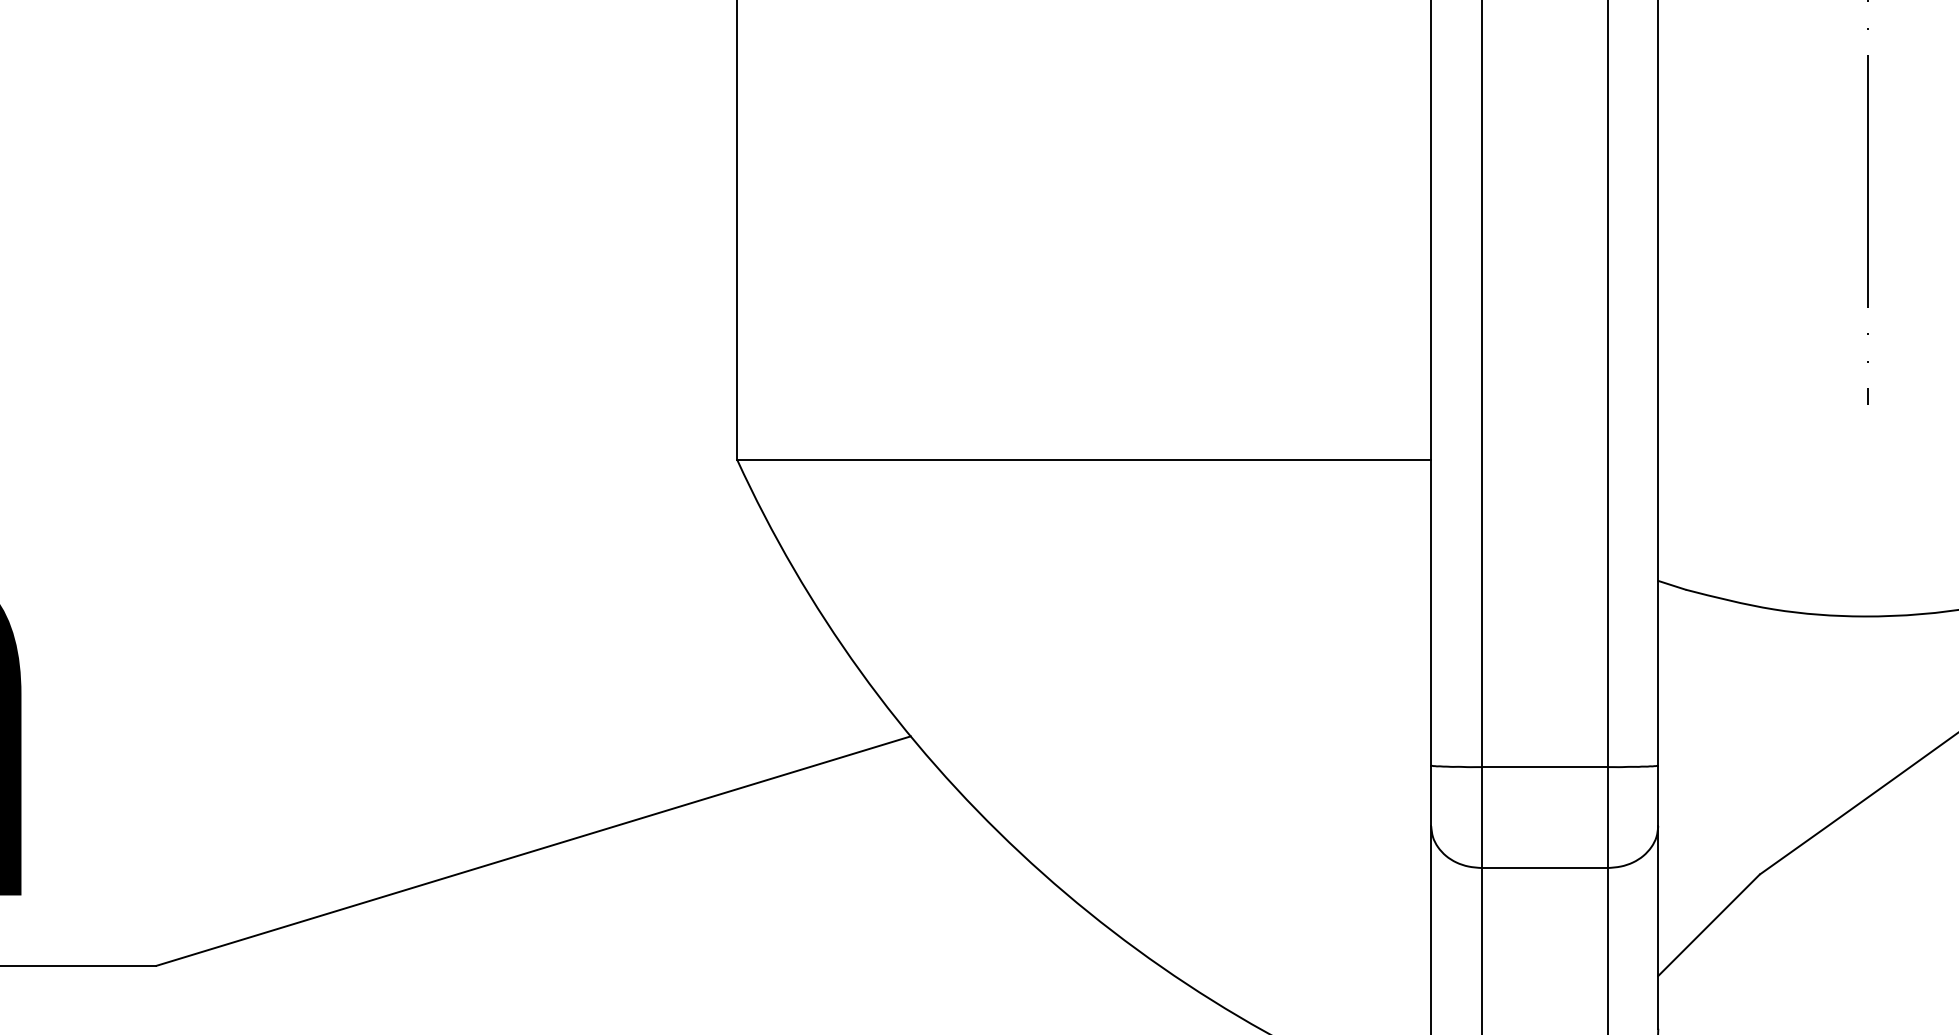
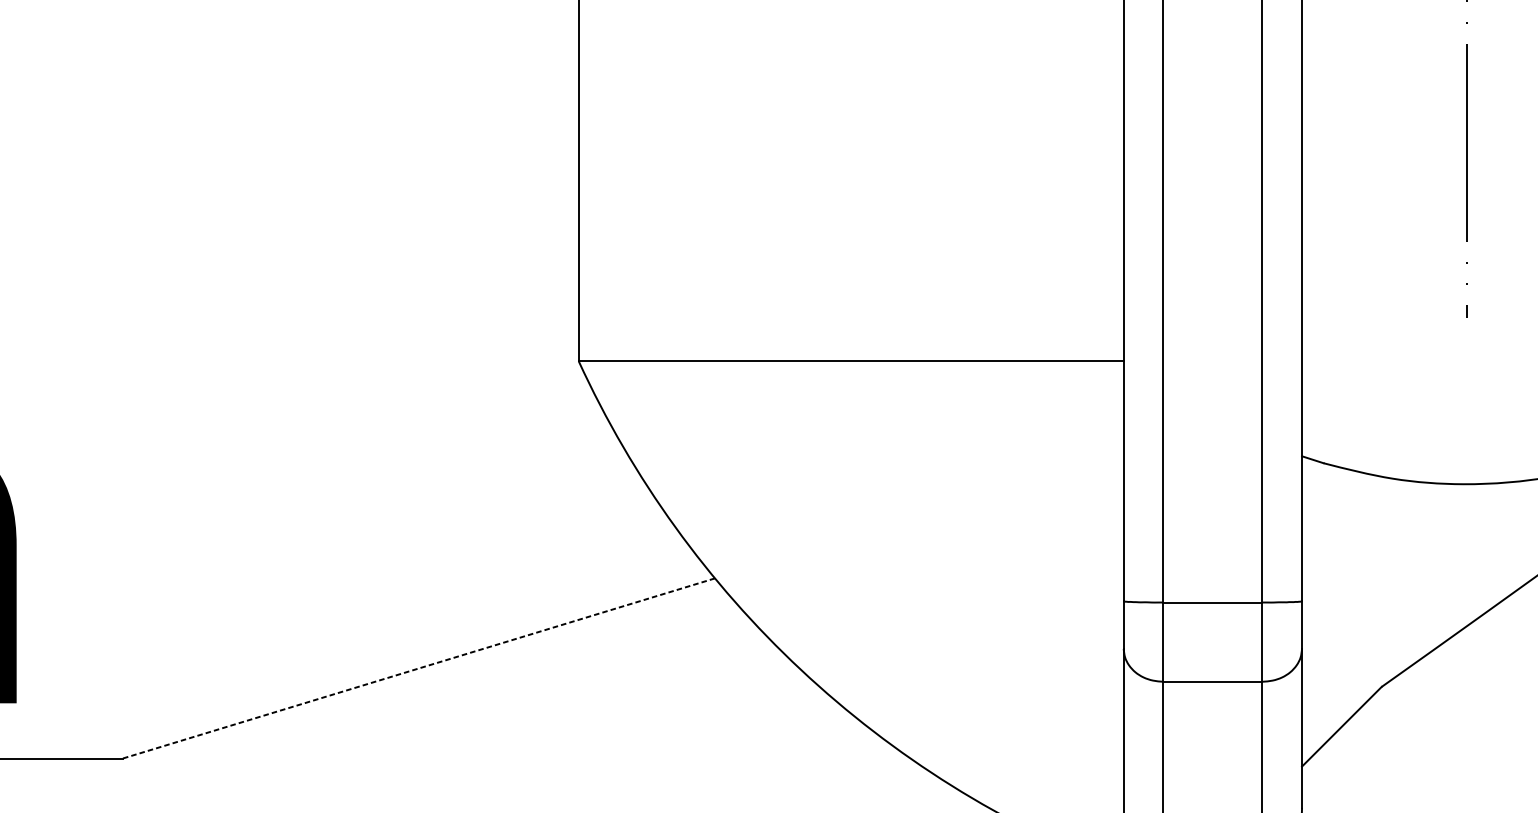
line: (533, 851) -> (418, 668), solid -> dashed

